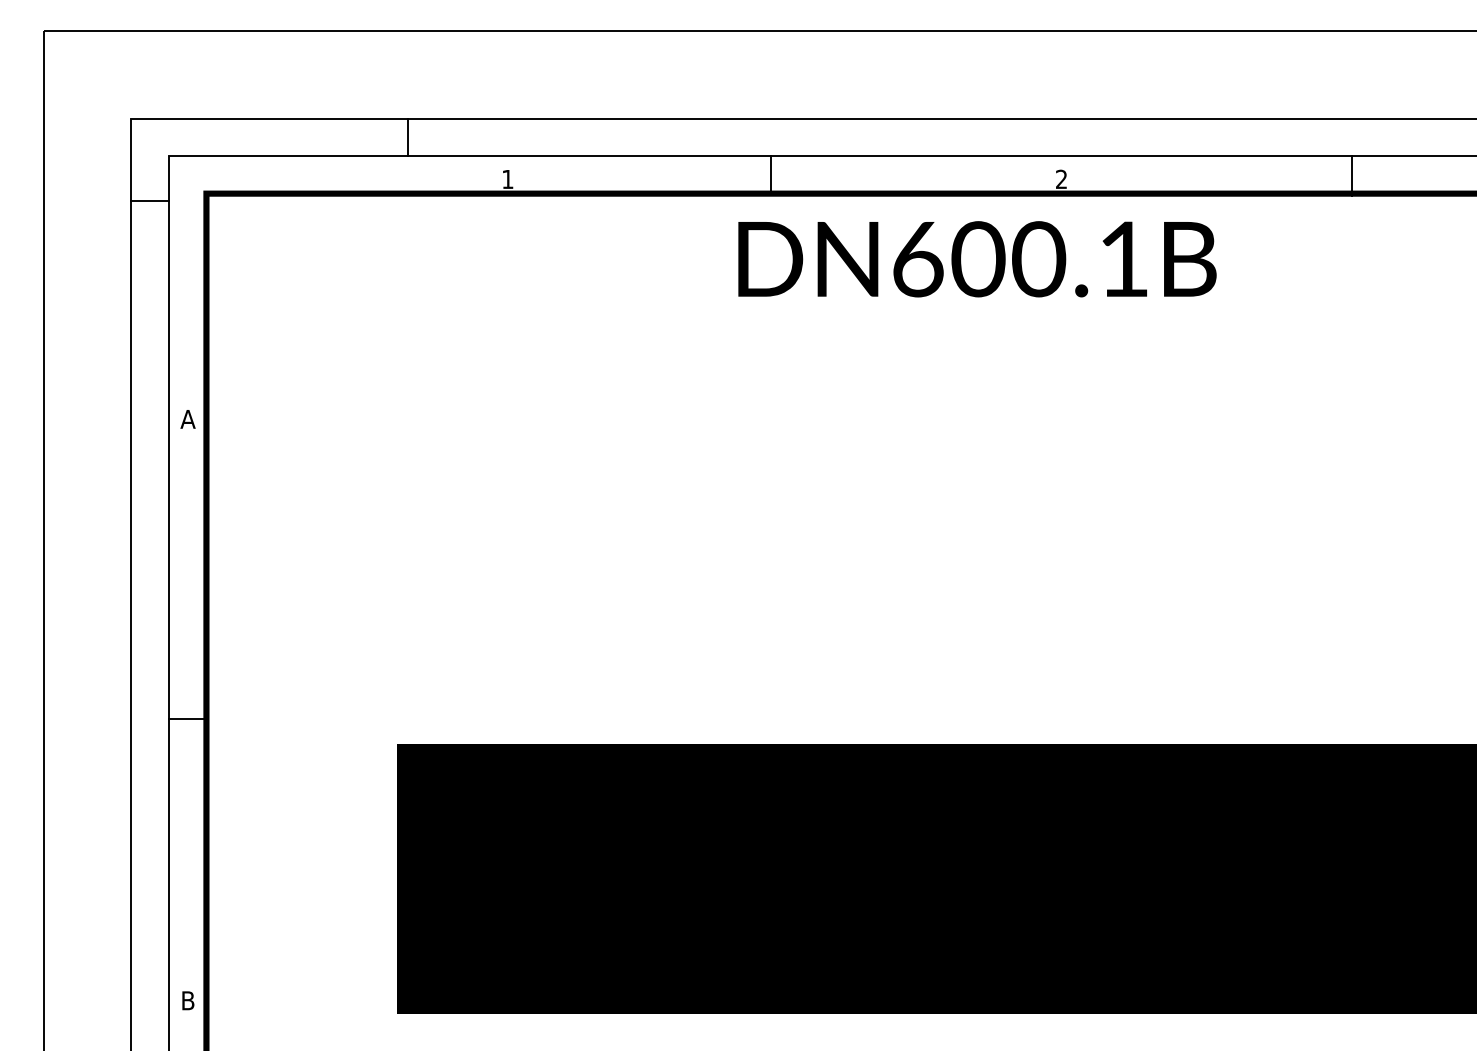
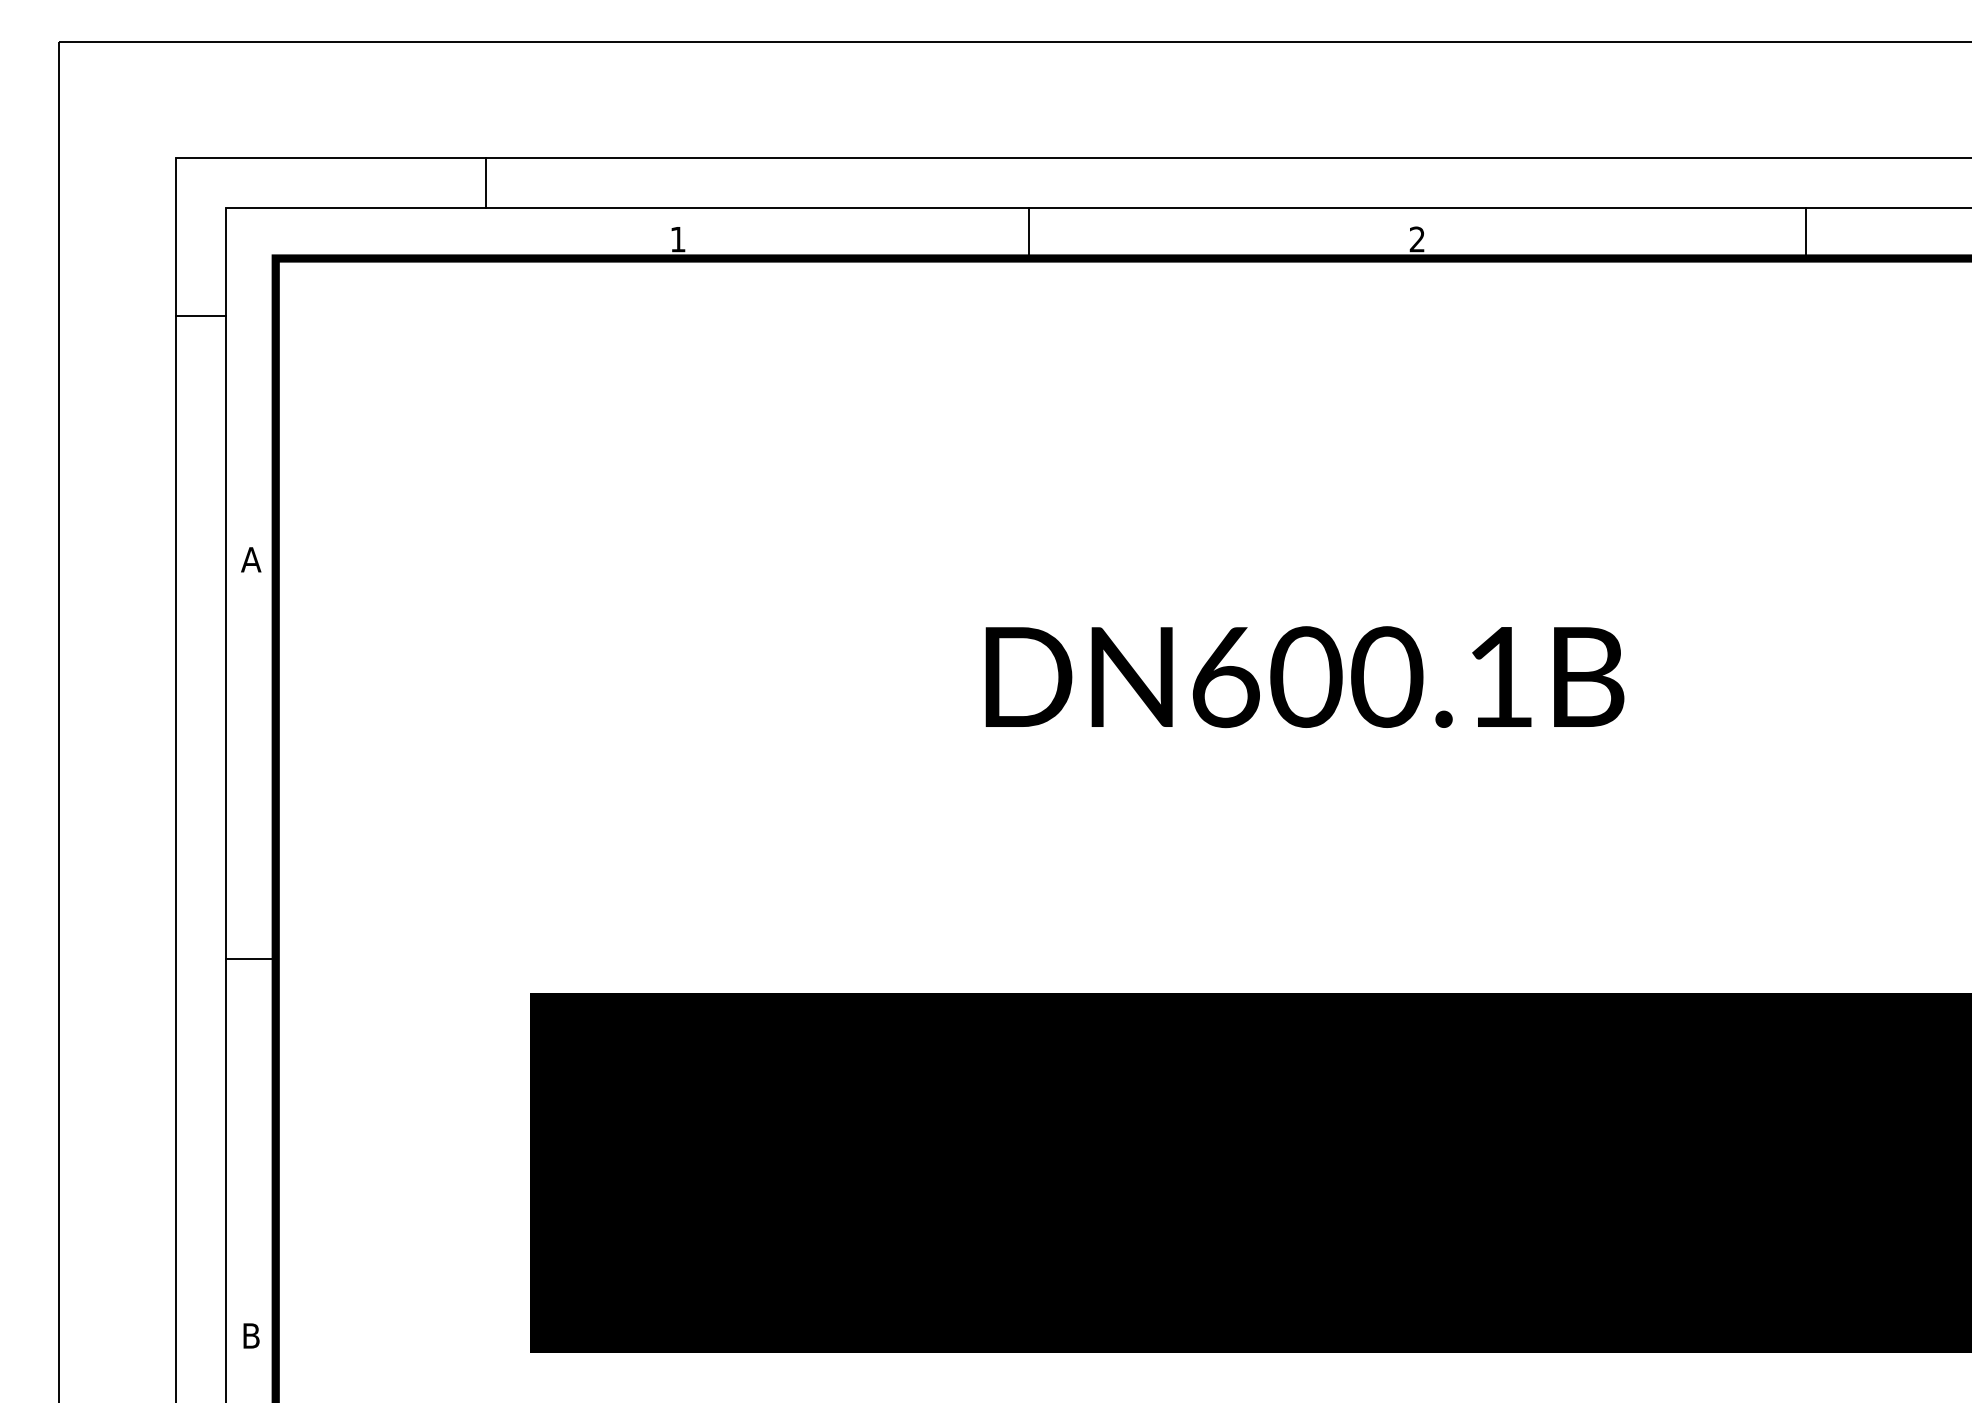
line: (408, 137) -> (486, 183), moved
line: (150, 201) -> (200, 315), moved
text: (977, 259) -> (1304, 677), moved

